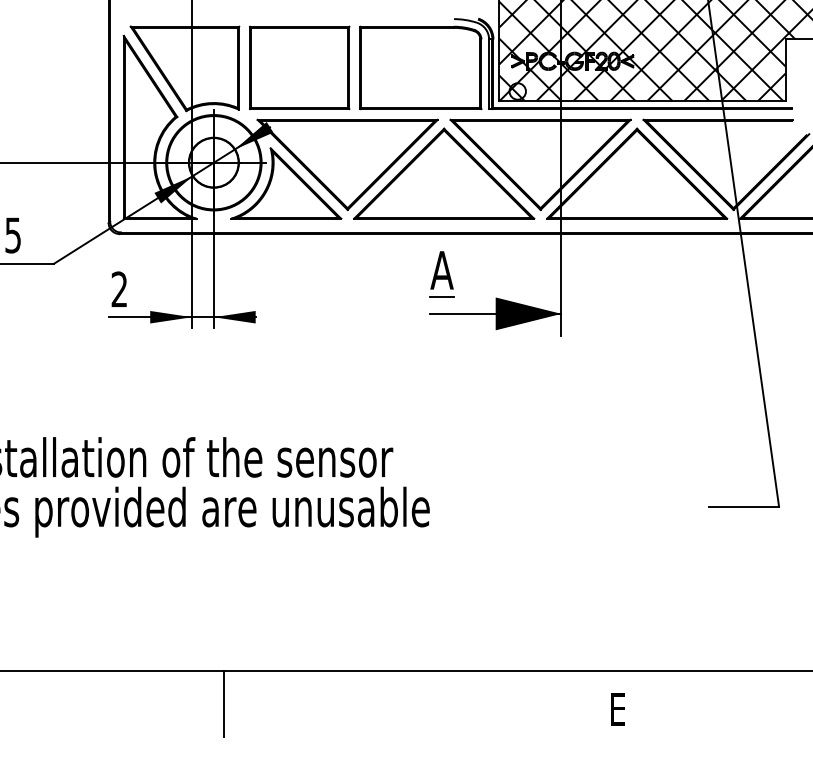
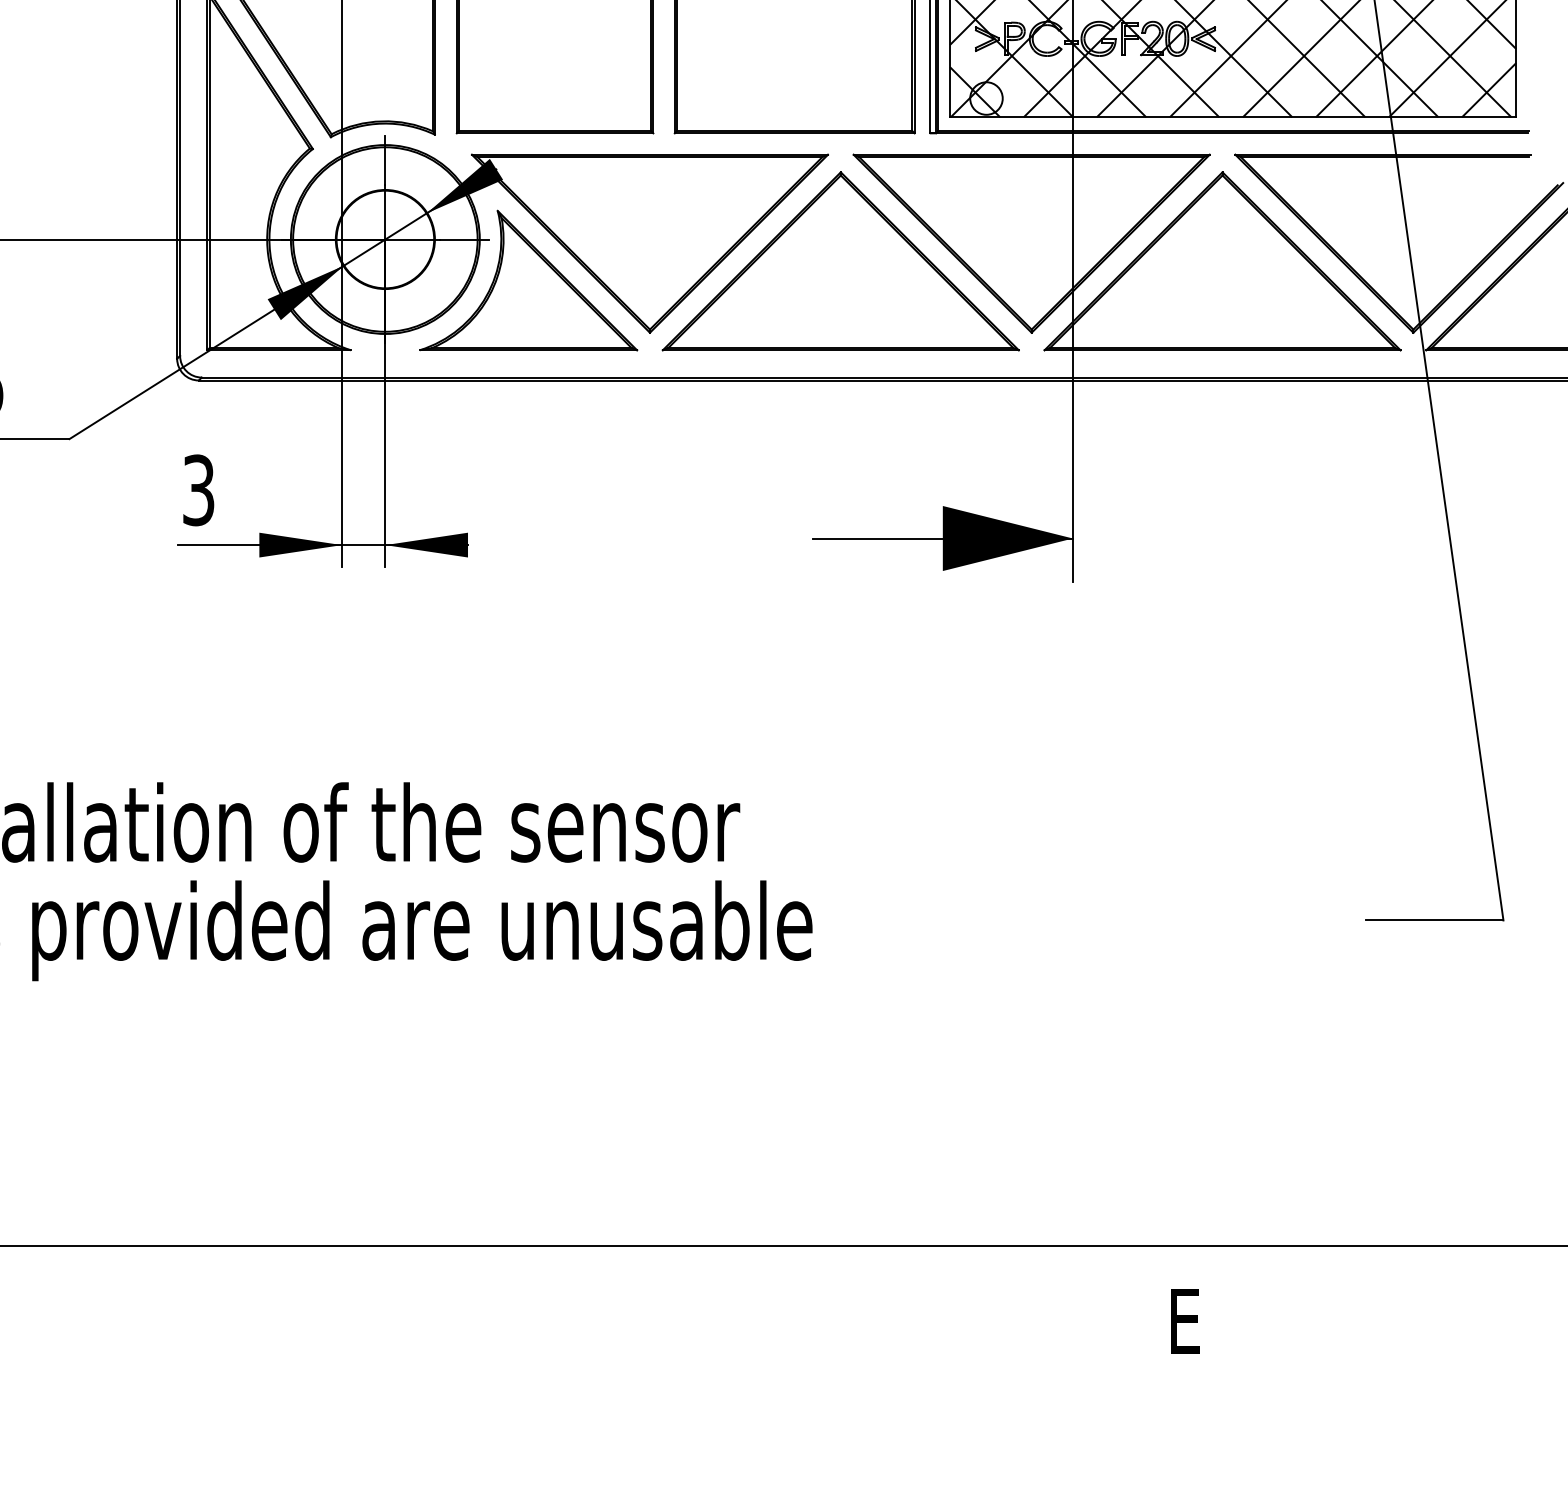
part: (441, 274) -> (835, 460), removed
text: (119, 289) -> (198, 490), 2 -> 3
line: (224, 704) -> (406, 1311), removed

